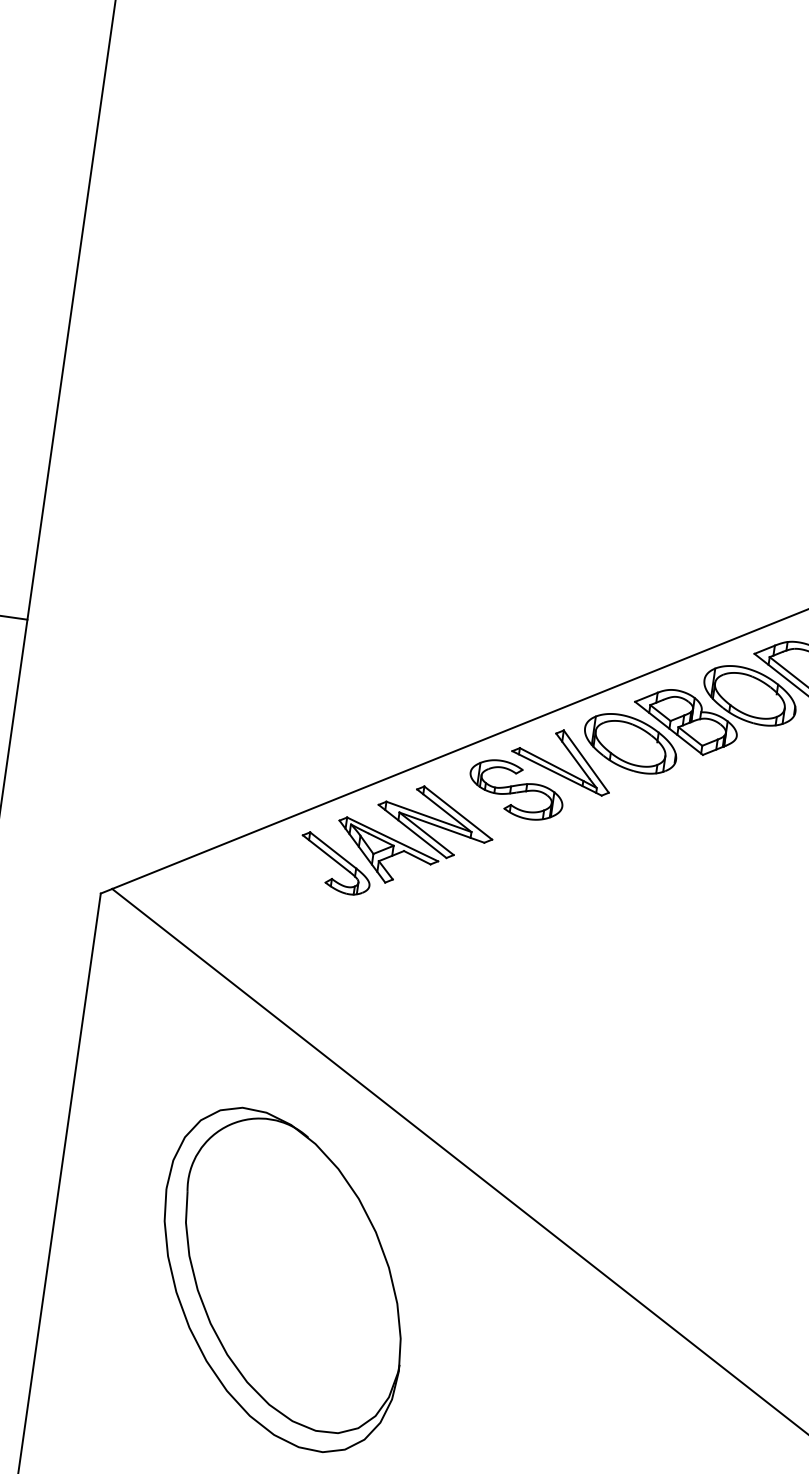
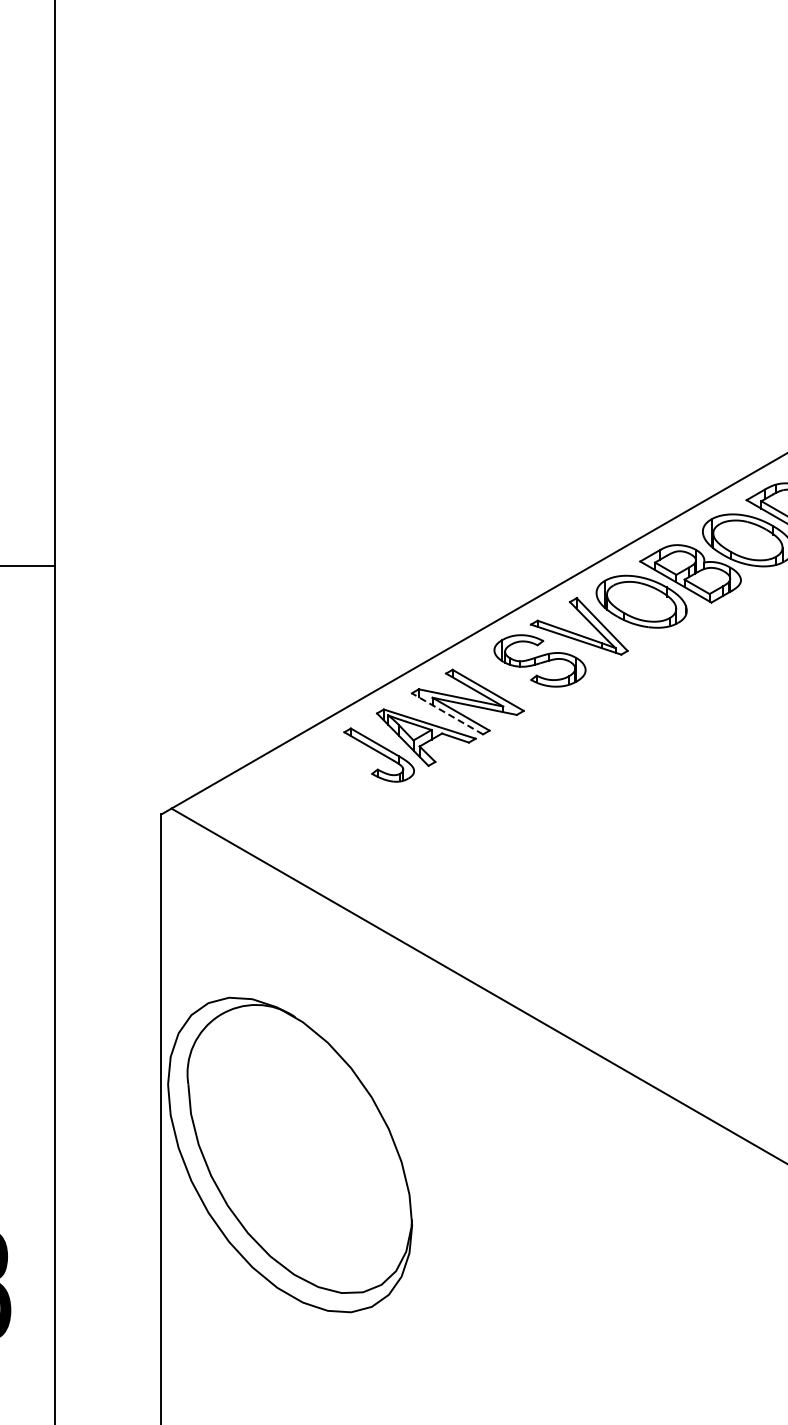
line: (412, 831) -> (447, 713), solid -> dashed
part: (282, 1279) -> (289, 1154), moved

